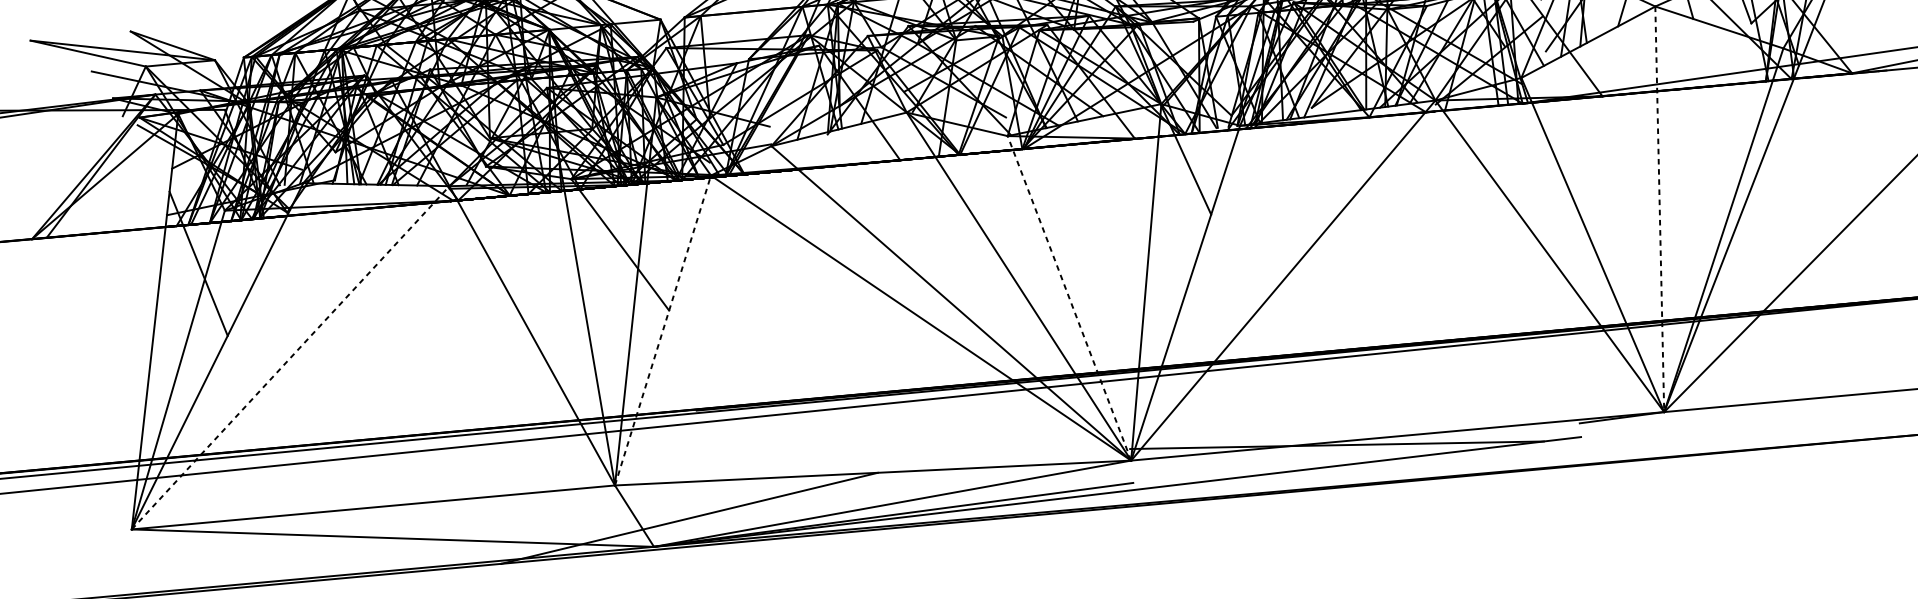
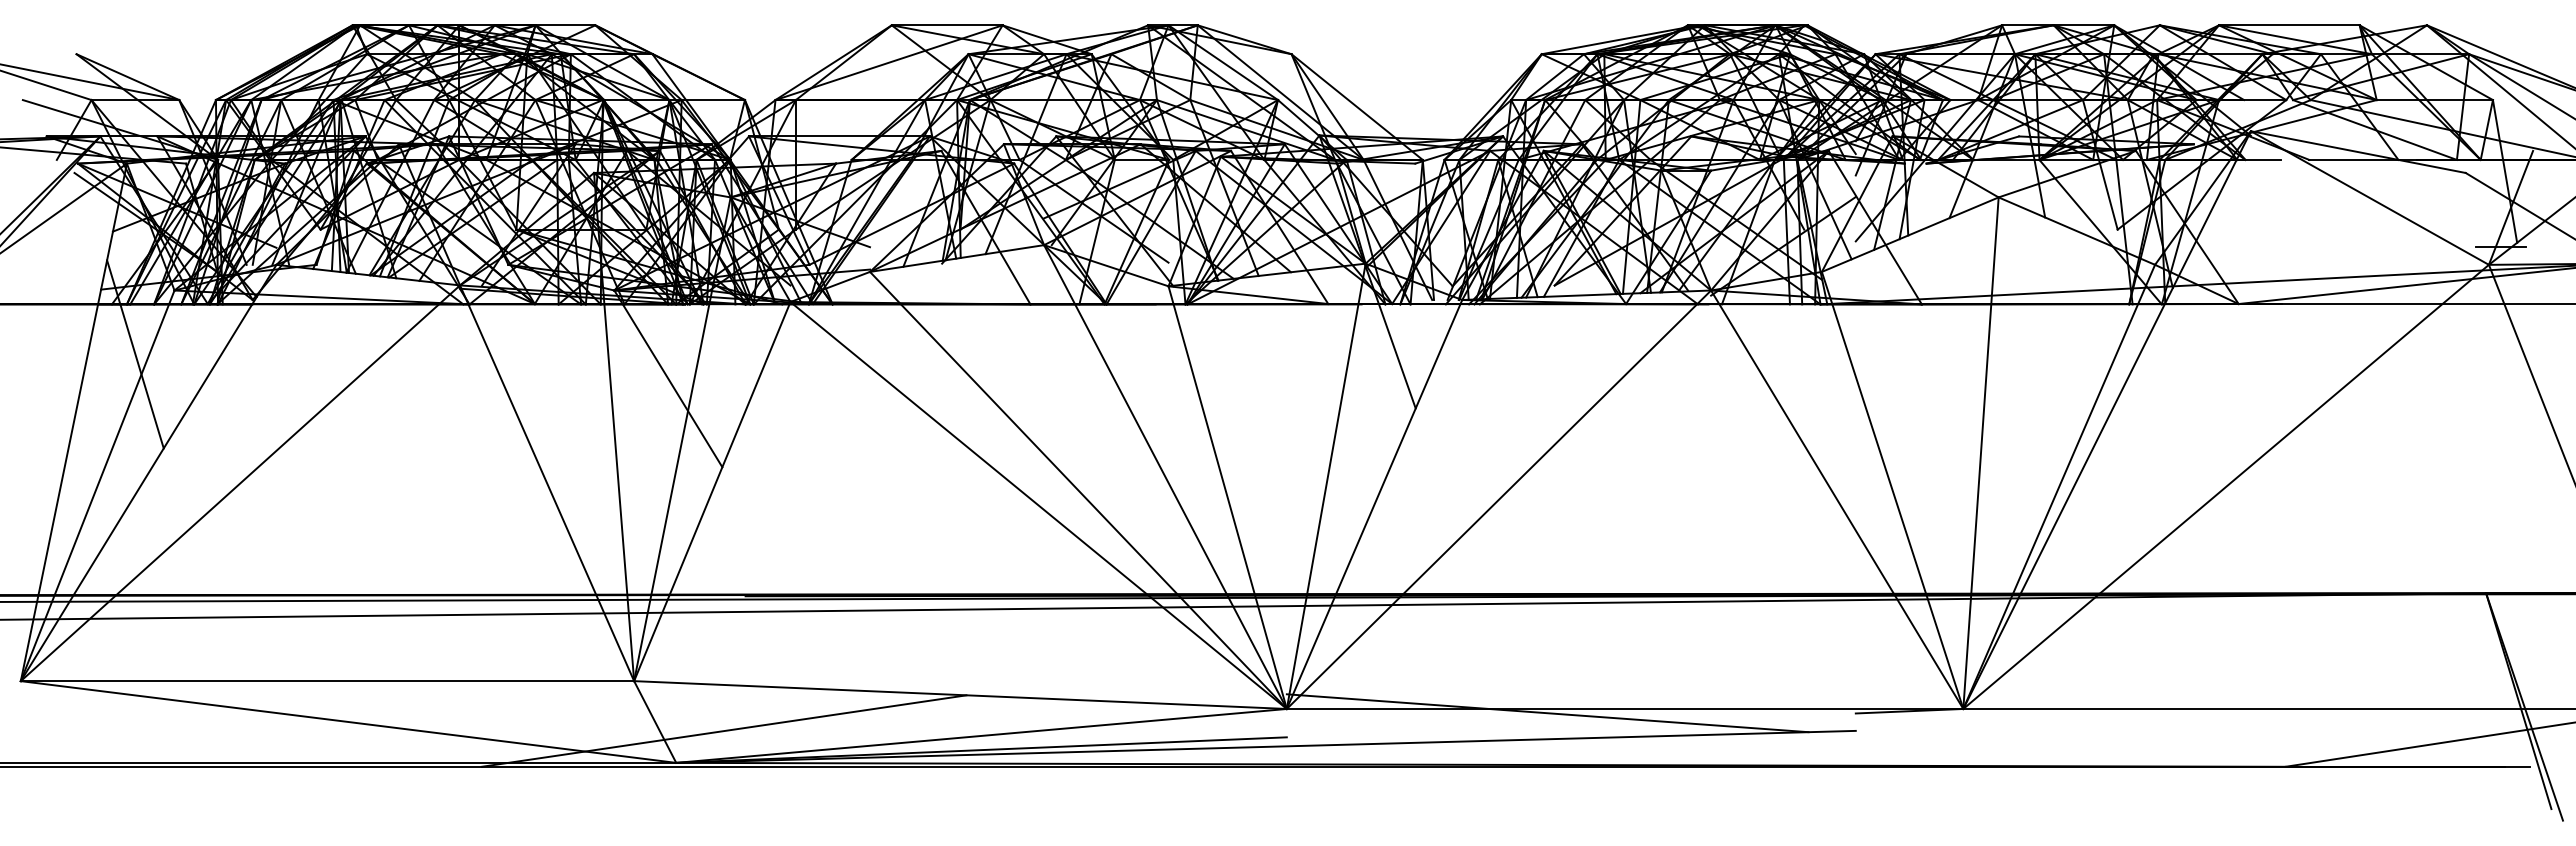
line: (1659, 209) -> (1980, 453), dashed -> solid
line: (1069, 298) -> (1227, 497), dashed -> solid
line: (663, 330) -> (712, 491), dashed -> solid
line: (290, 357) -> (240, 483), dashed -> solid

